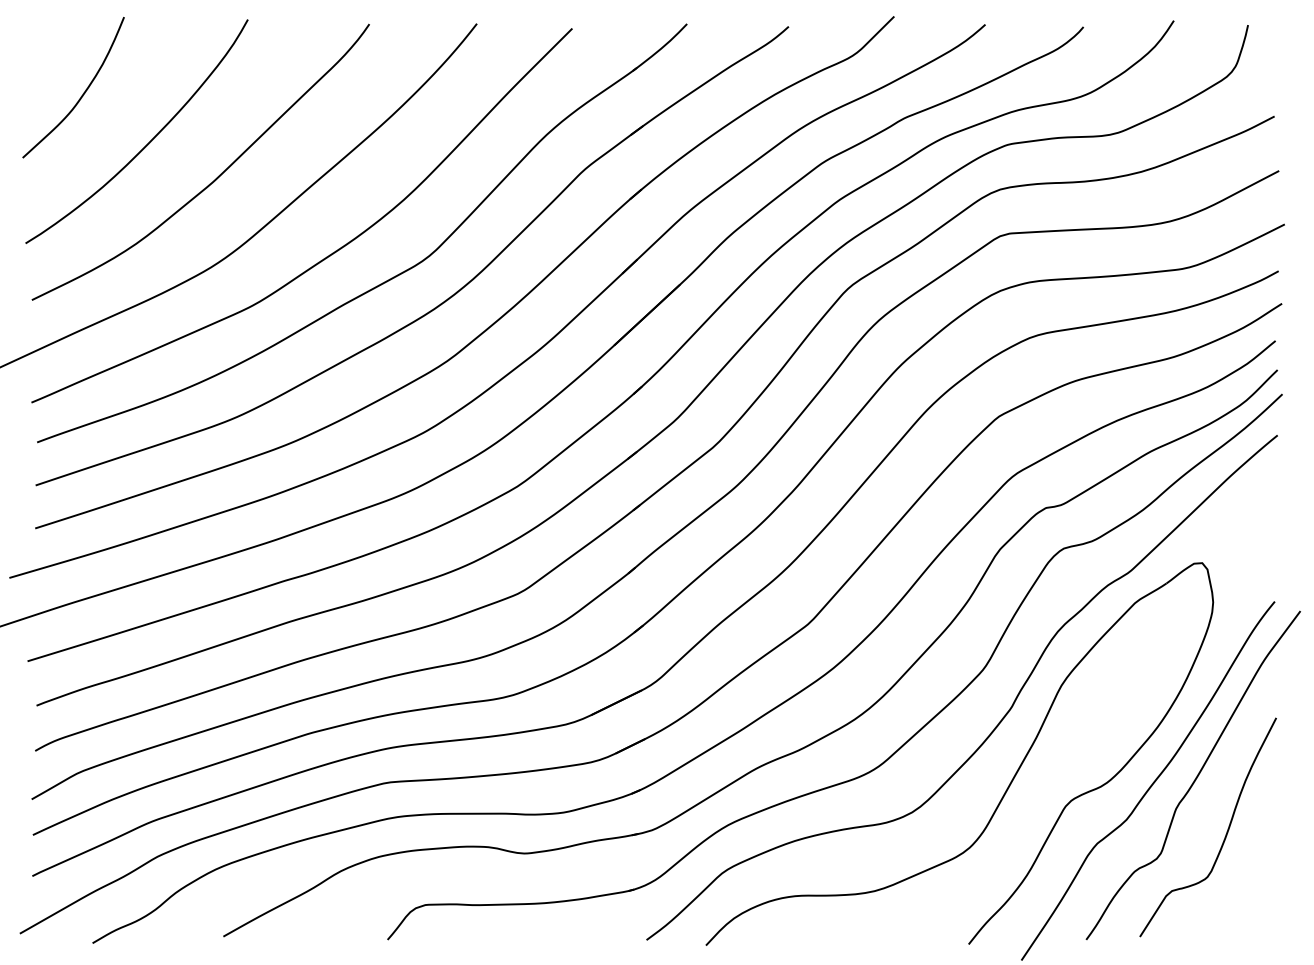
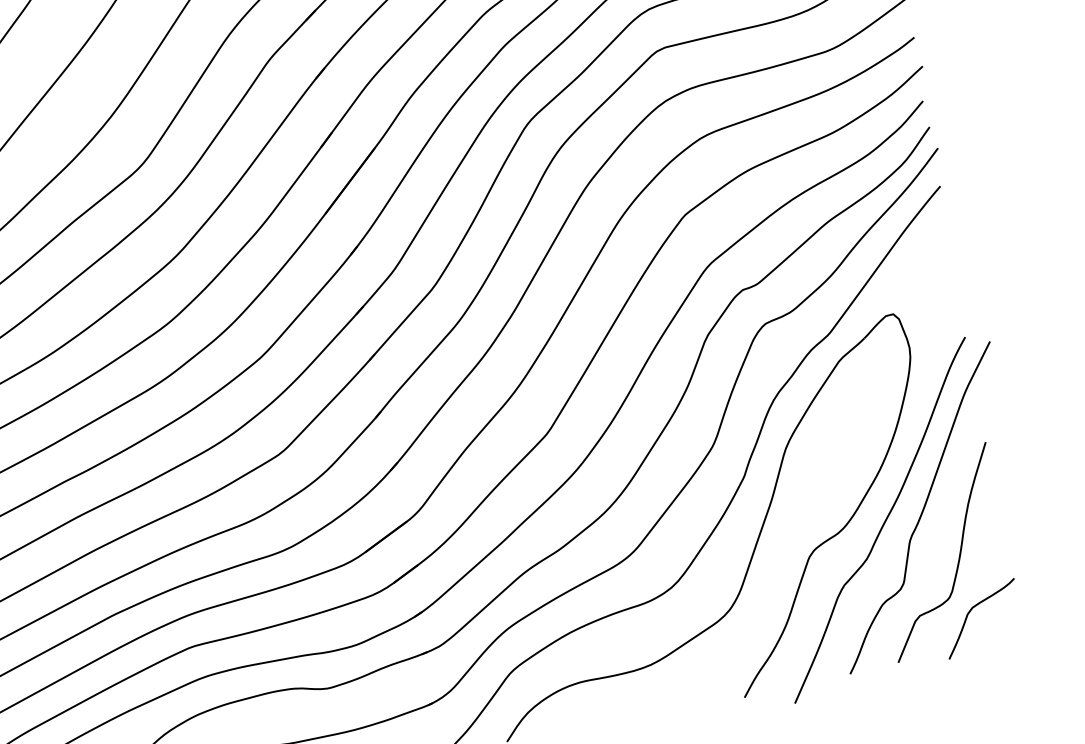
curve: (1228, 895) -> (971, 610), added

